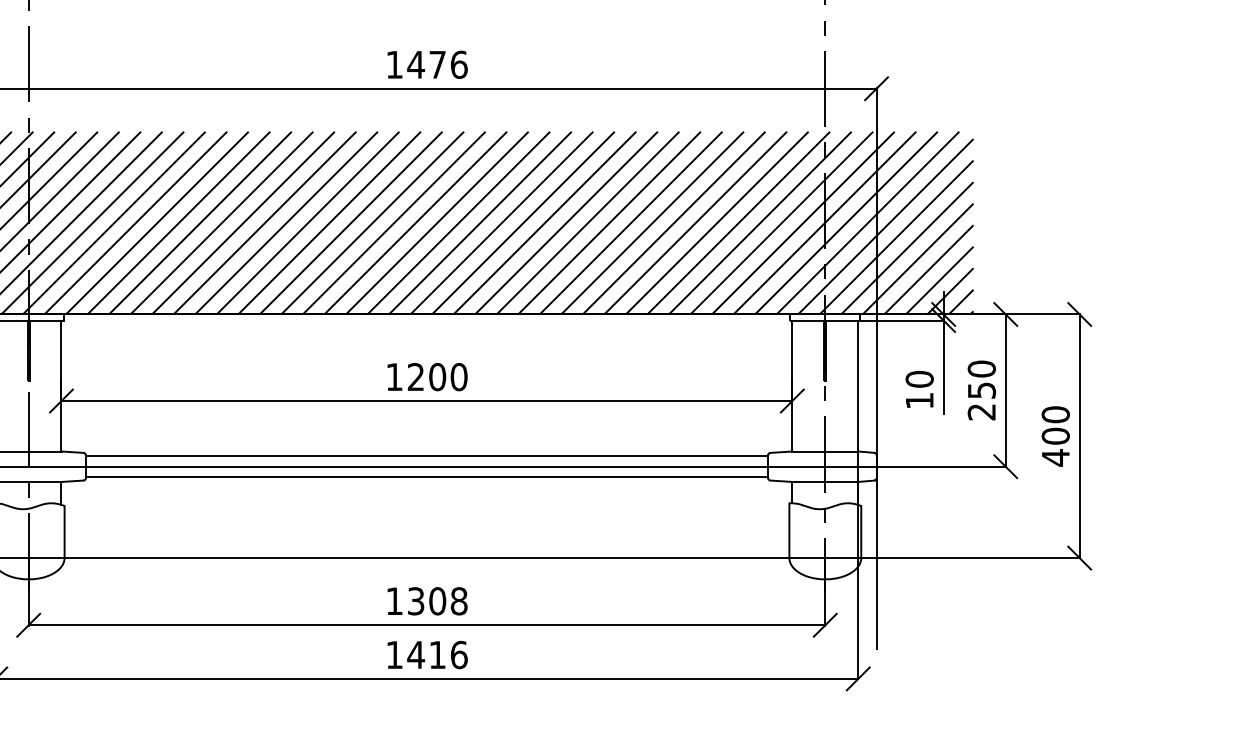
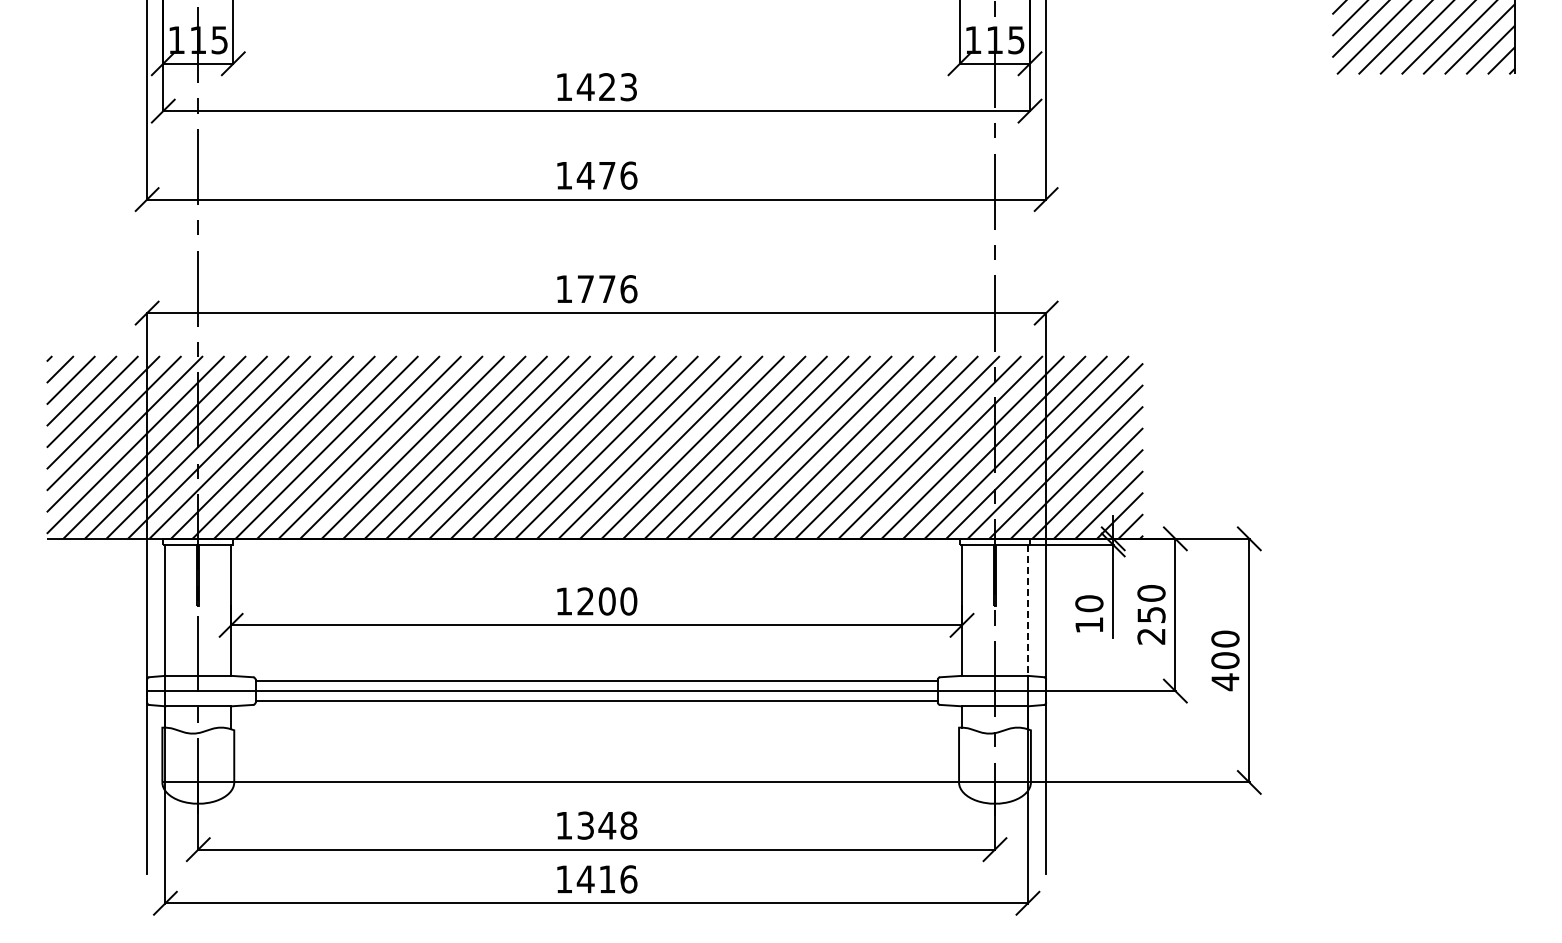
text: (415, 64) -> (585, 288), 1476 -> 1776
line: (857, 386) -> (1027, 610), solid -> dashed
text: (437, 601) -> (607, 825), 1308 -> 1348

